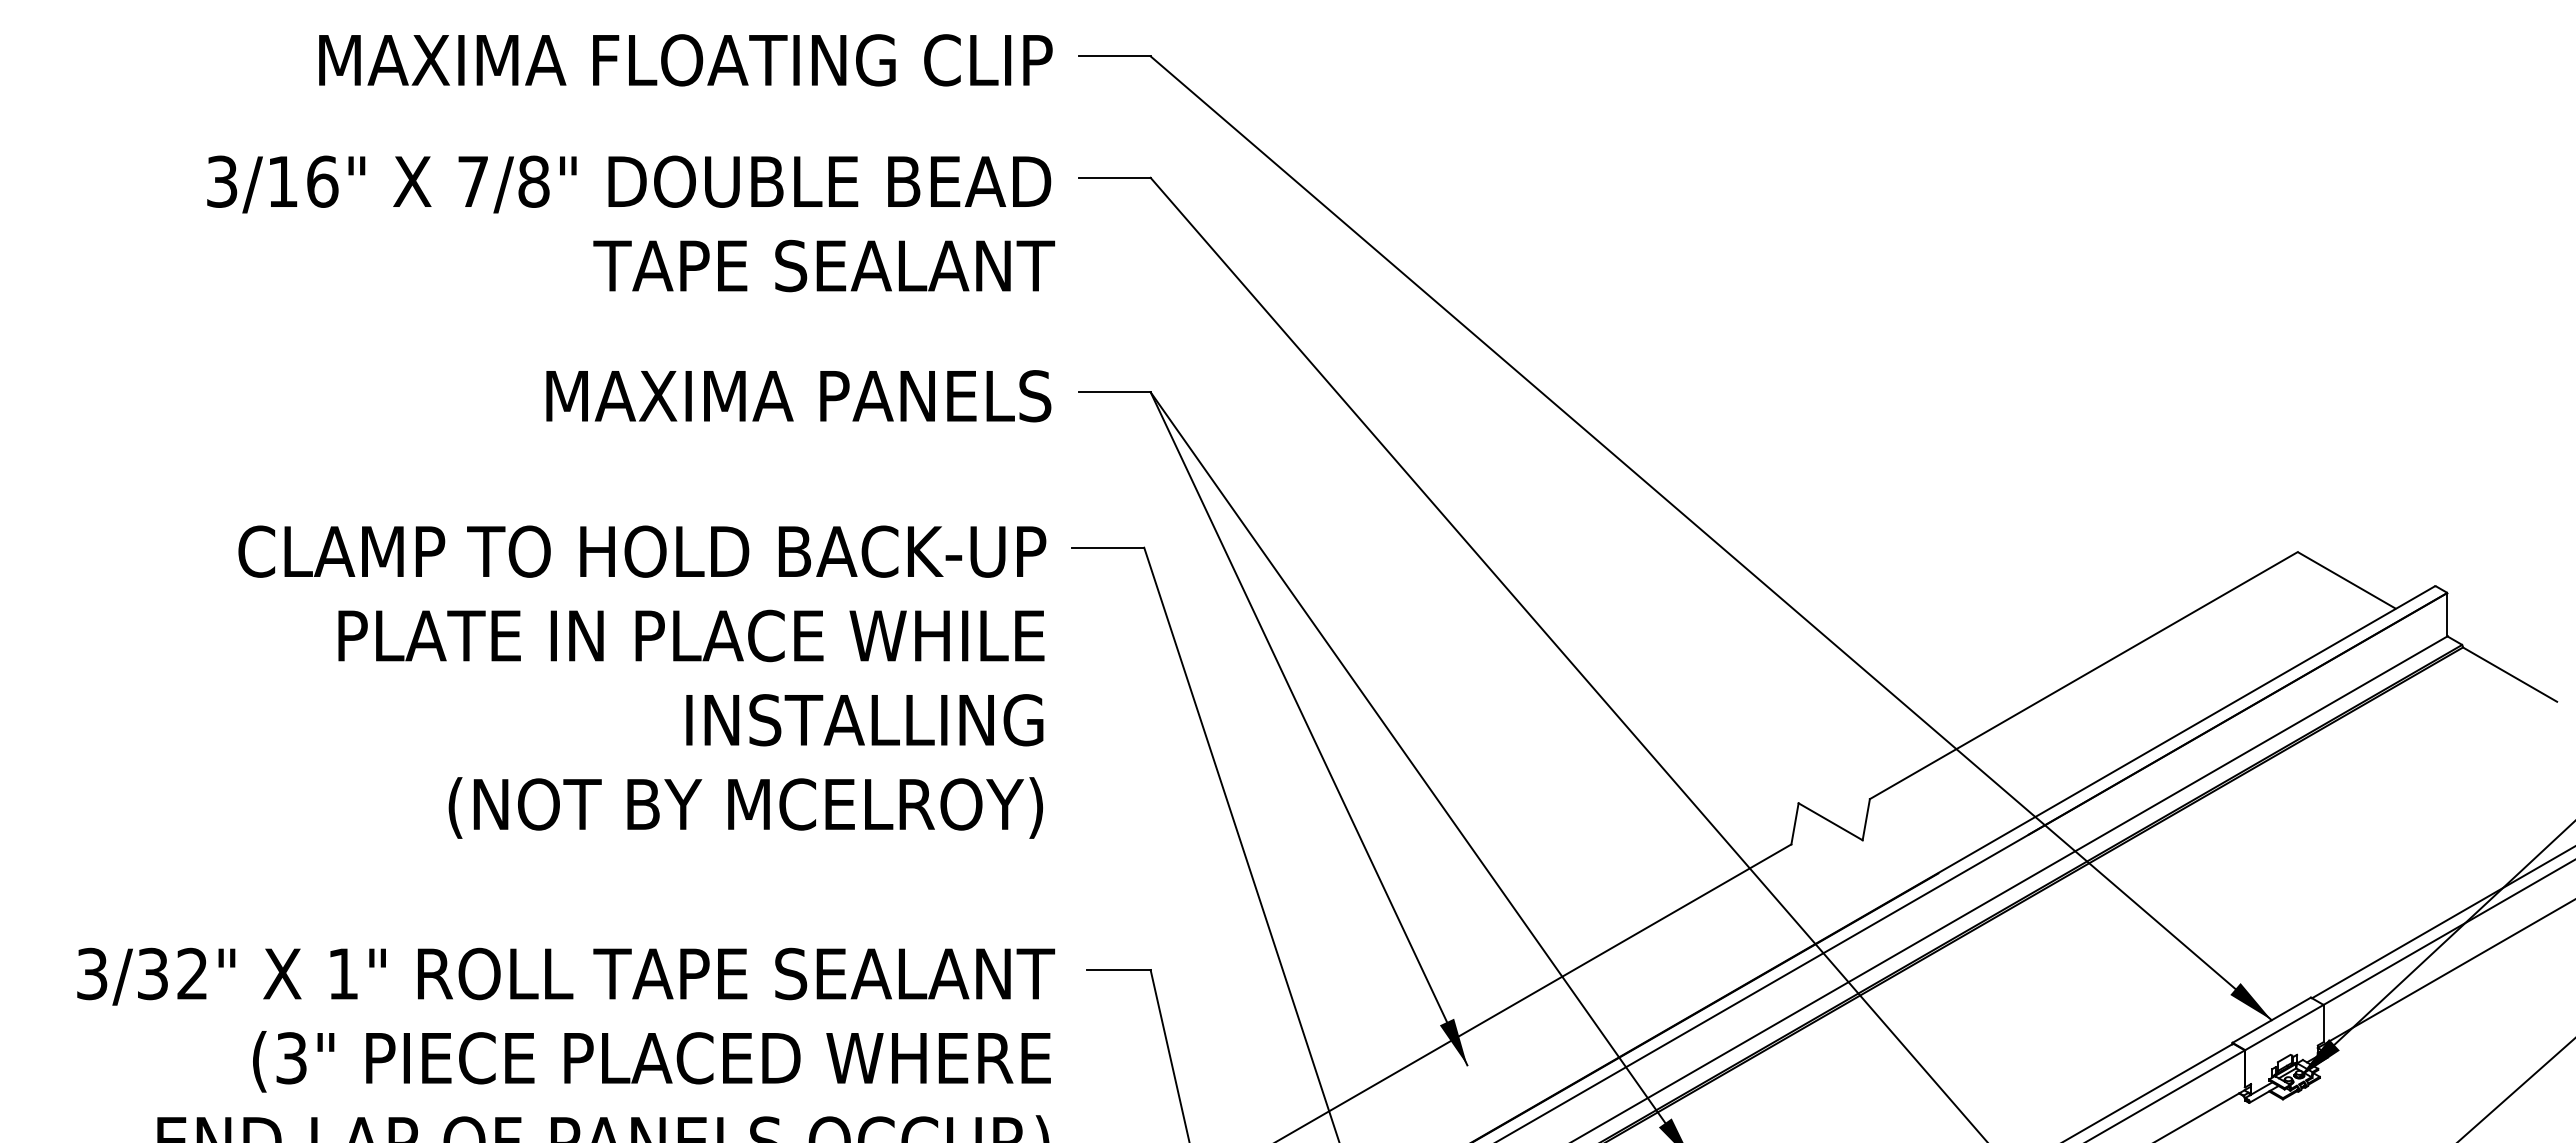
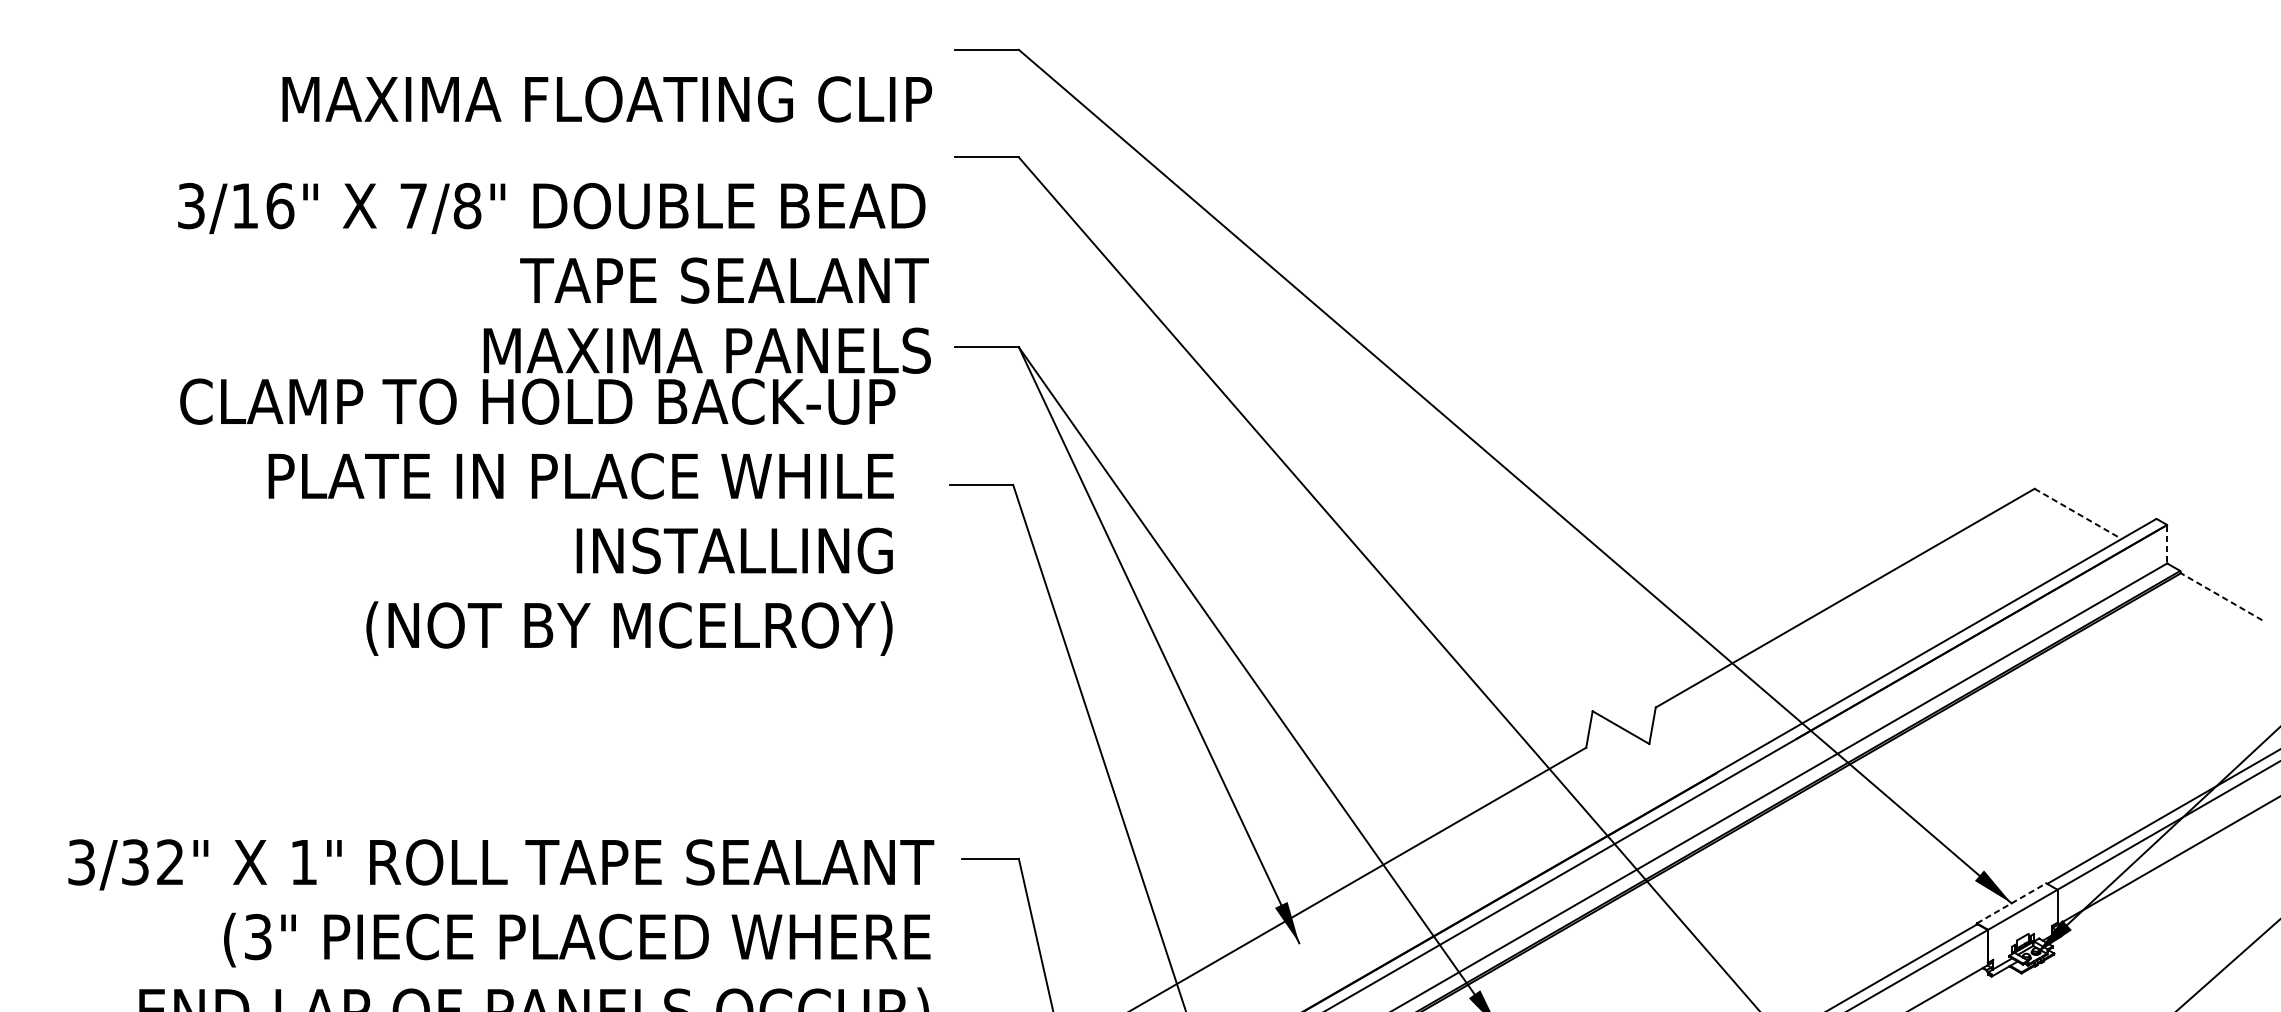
text: (685, 60) -> (606, 99), moved
text: (631, 223) -> (553, 243), moved
line: (2347, 580) -> (2078, 513), solid -> dashed
line: (2447, 614) -> (2167, 544), solid -> dashed
line: (2506, 672) -> (2219, 595), solid -> dashed
text: (642, 681) -> (537, 516), moved
line: (2272, 1019) -> (2012, 902), solid -> dashed

